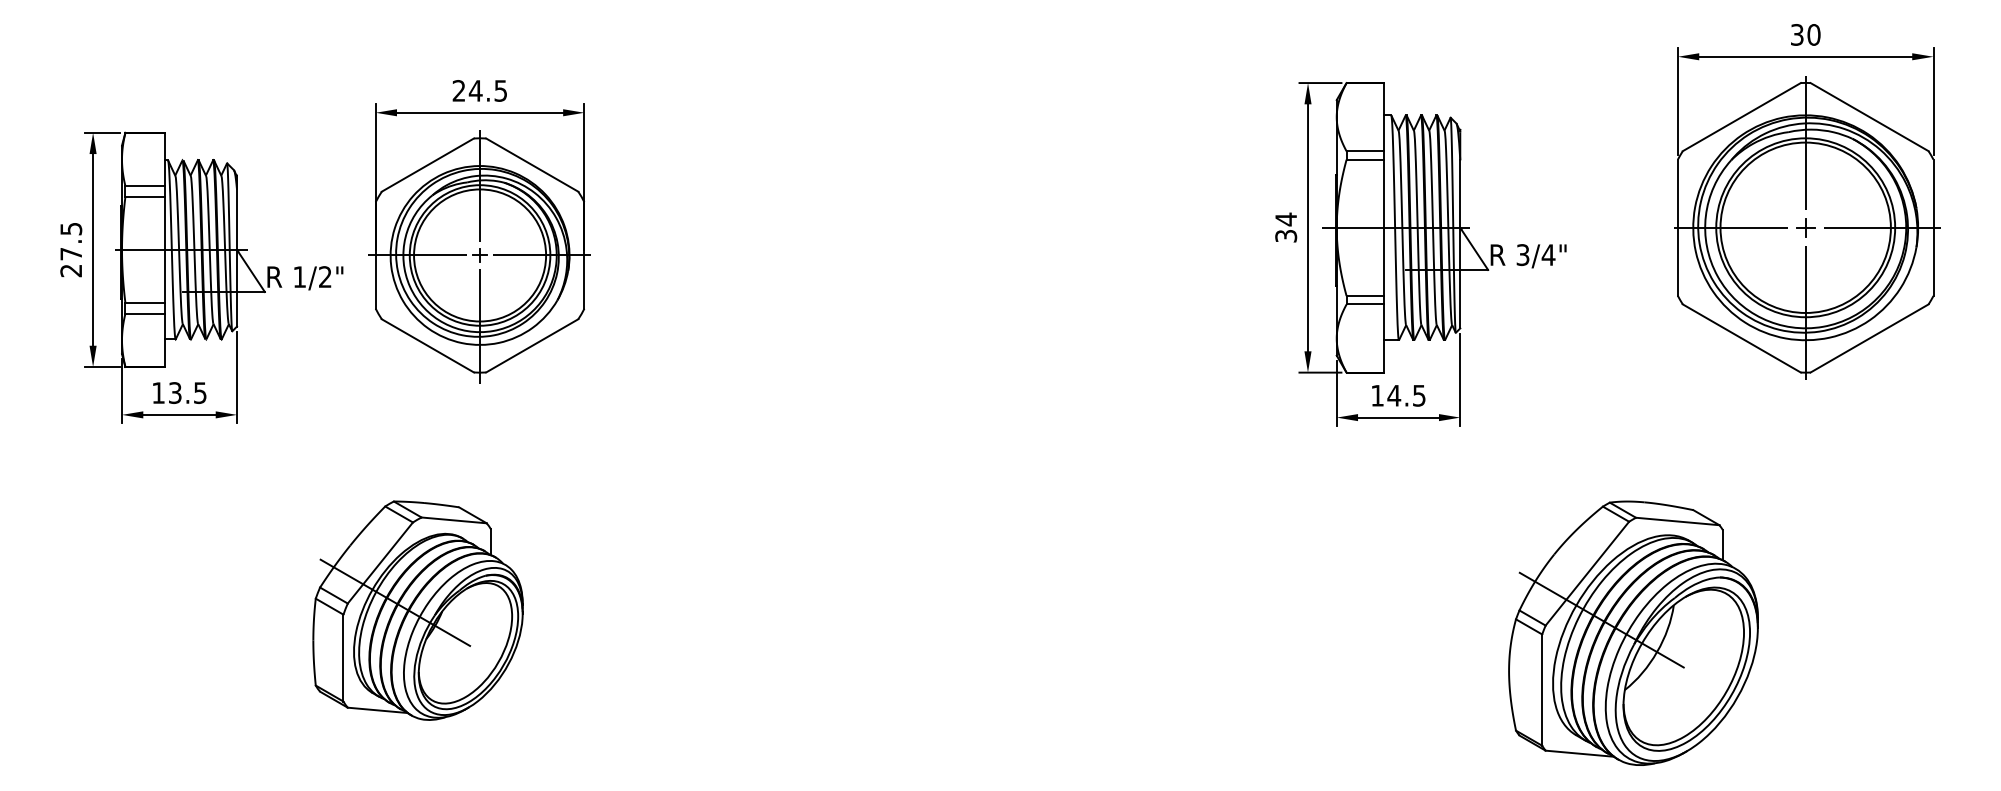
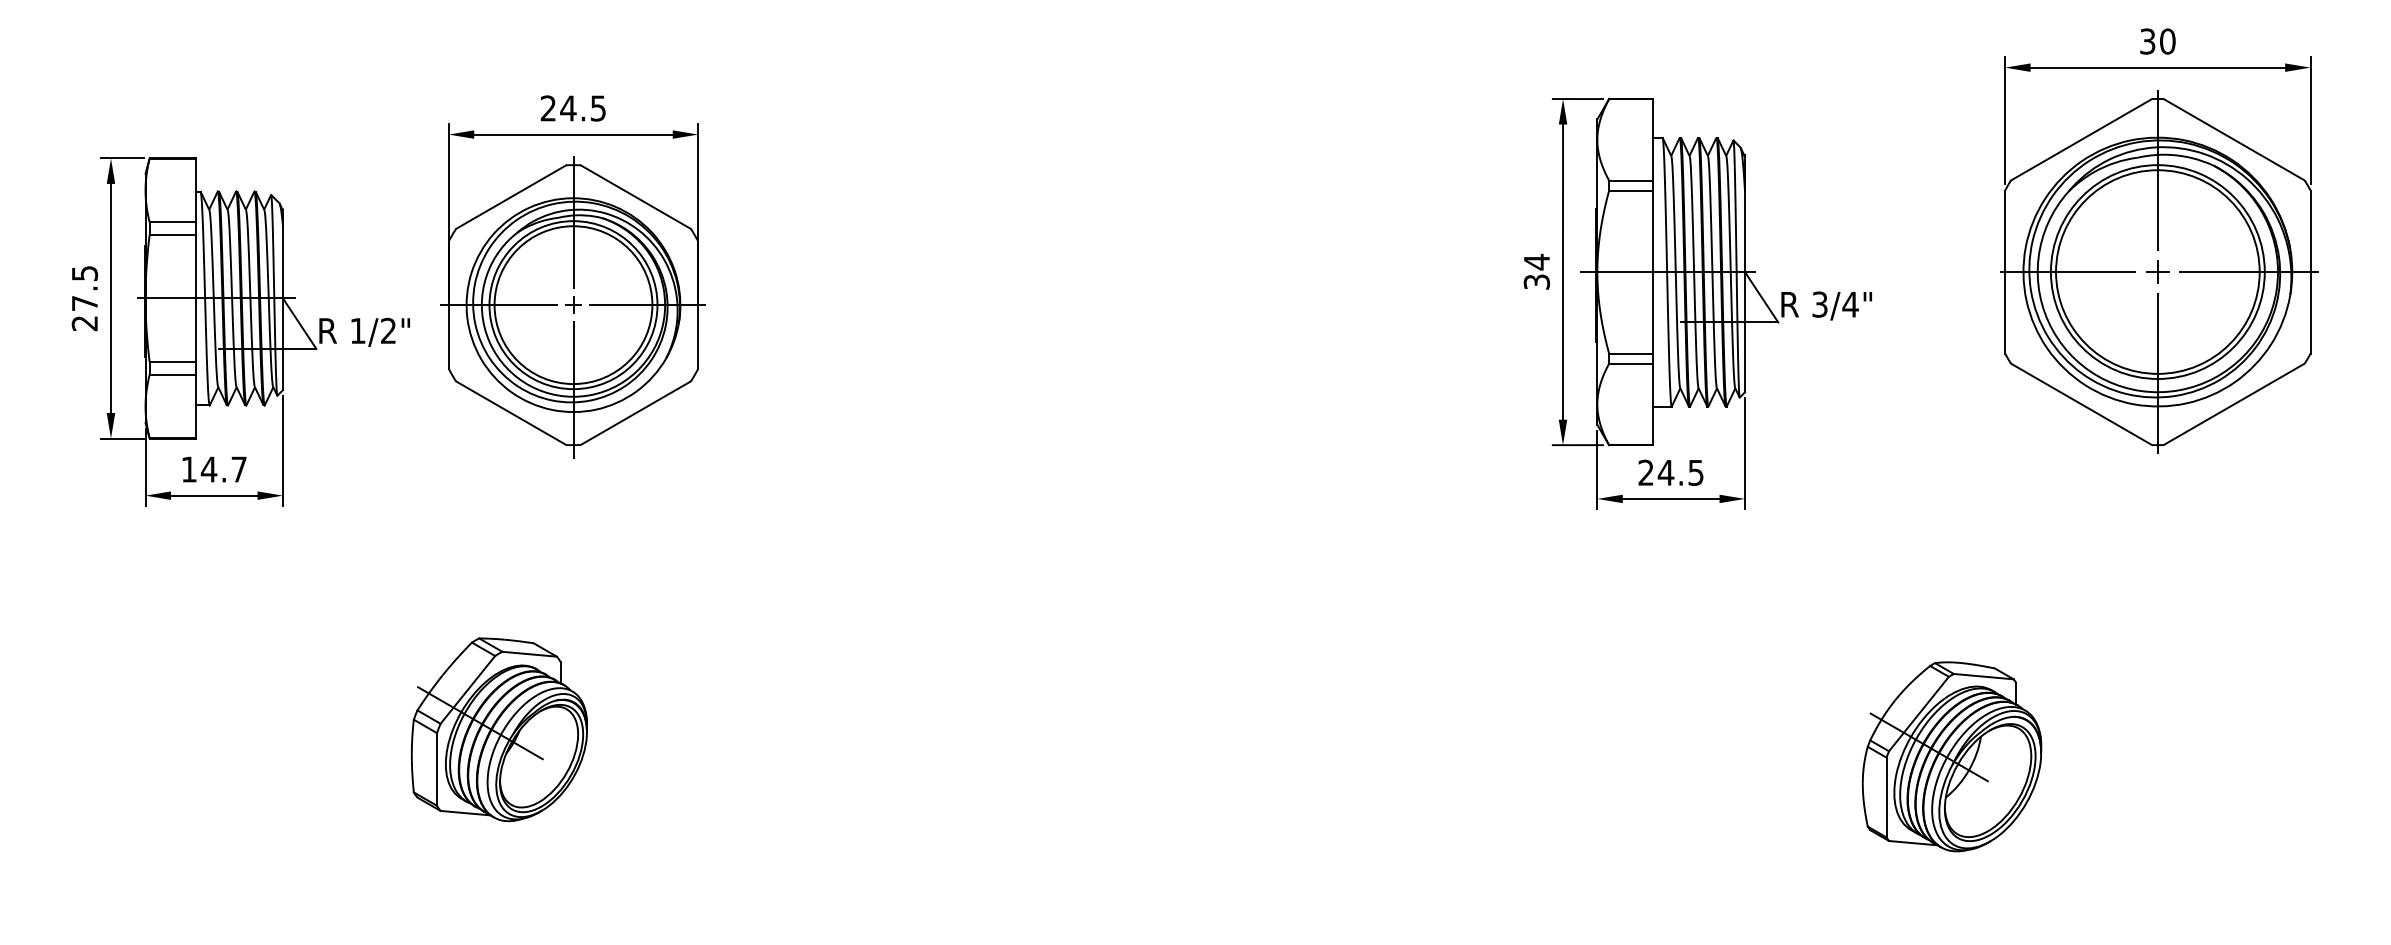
text: (187, 392) -> (223, 469), 13.5 -> 14.7
text: (1377, 395) -> (1645, 472), 14.5 -> 24.5
part: (418, 610) -> (499, 729), size x0.7
part: (1633, 633) -> (1951, 756), size x0.6

